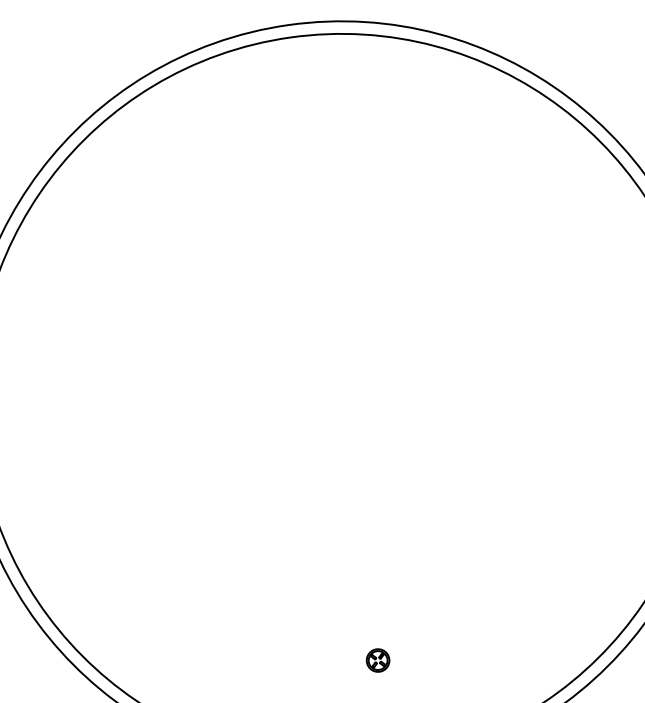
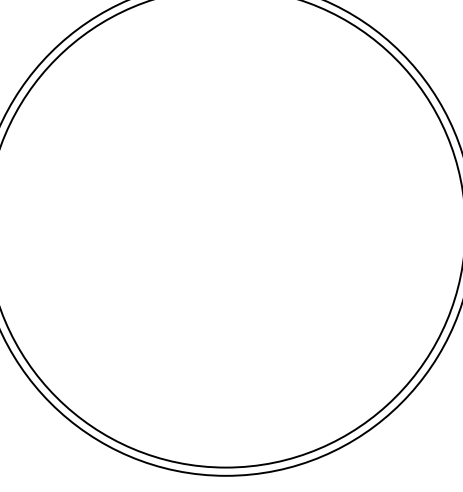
part: (377, 660) -> (225, 401), removed

